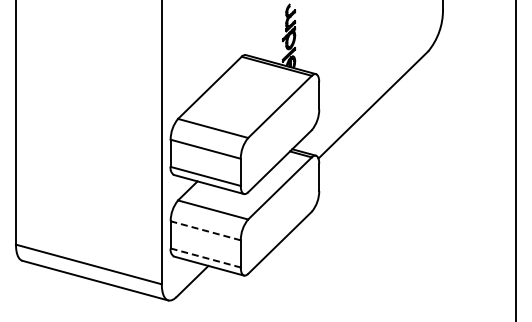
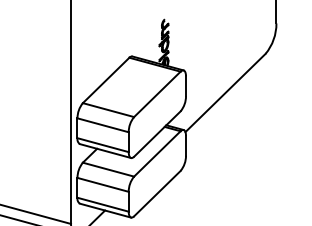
line: (205, 230) -> (102, 184), dashed -> solid
line: (206, 258) -> (103, 205), dashed -> solid

